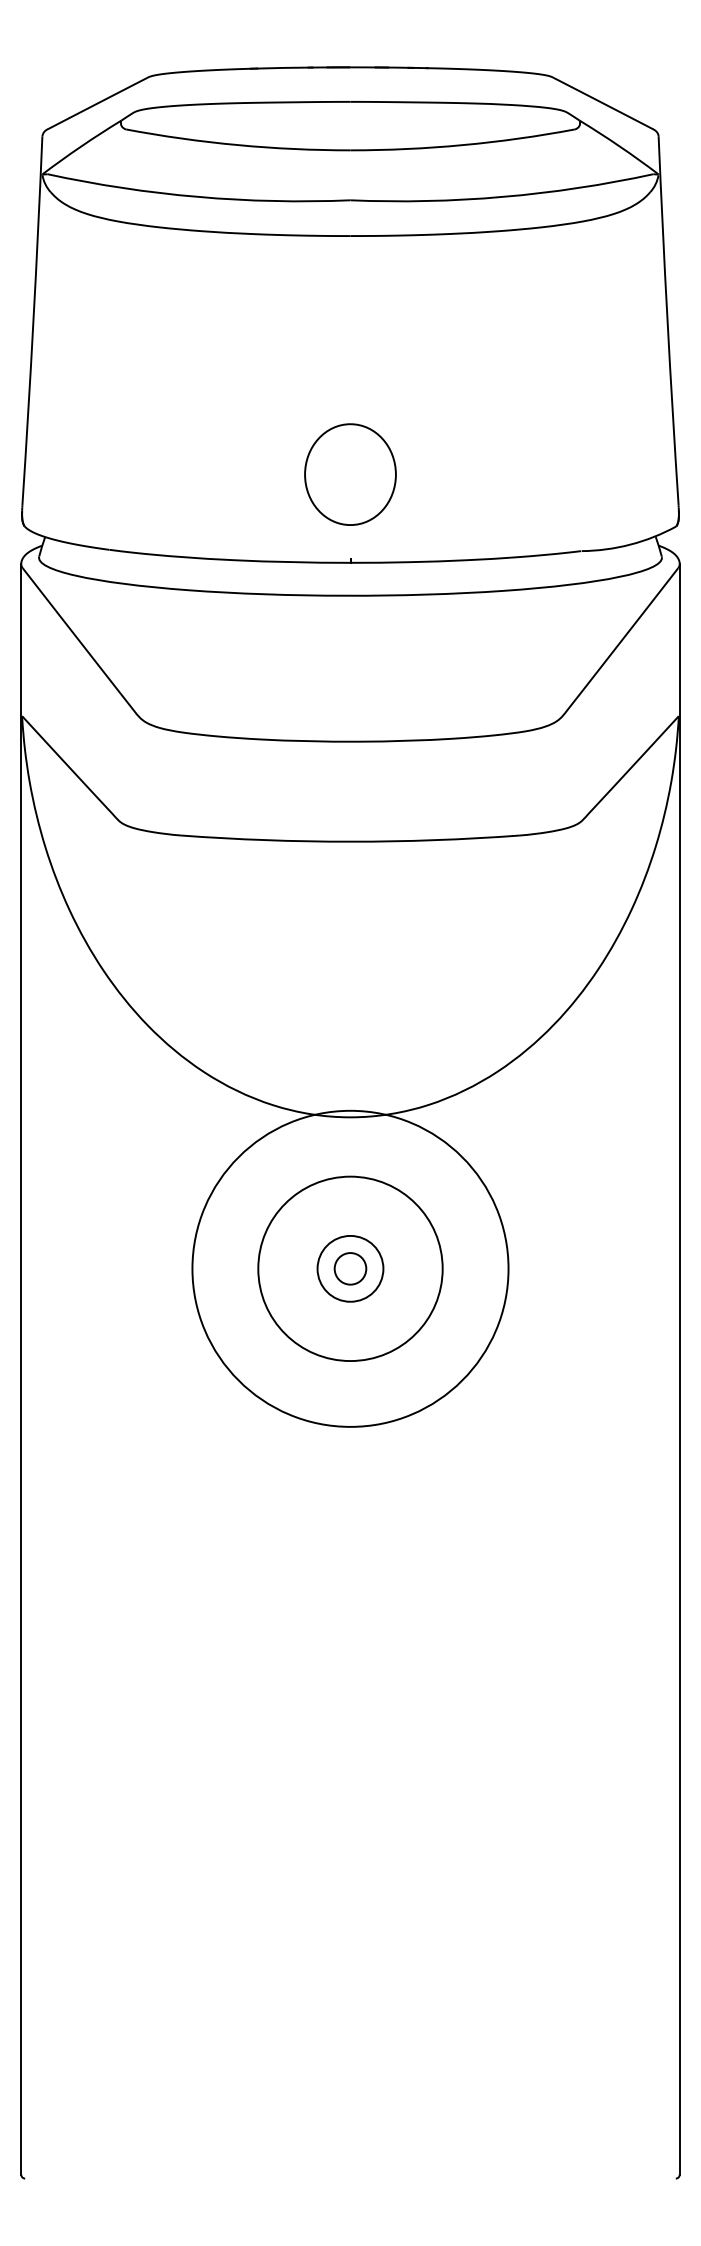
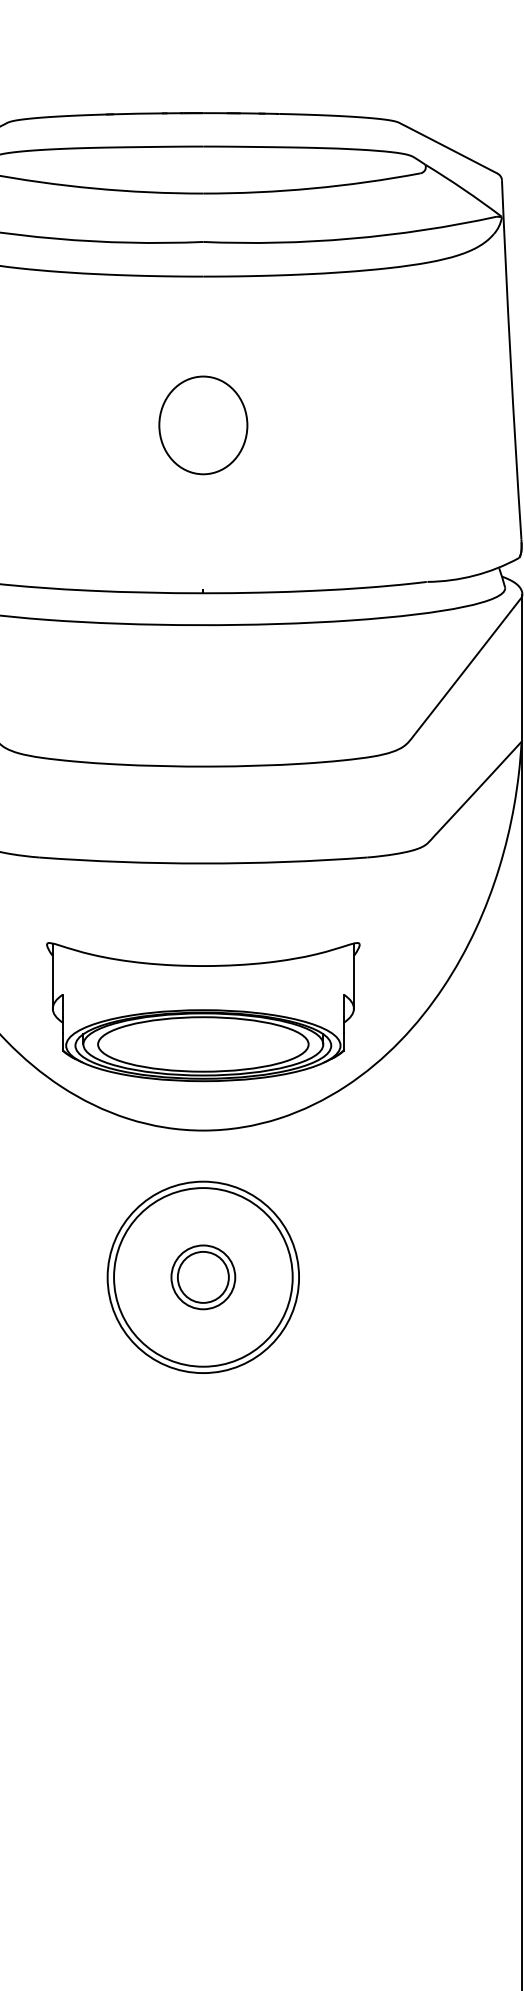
part: (350, 474) -> (203, 425), moved
part: (350, 994) -> (203, 1011), added
circle: (350, 1268) -> (203, 1277), size x0.62
circle: (350, 1268) -> (203, 1277), size x1.67

